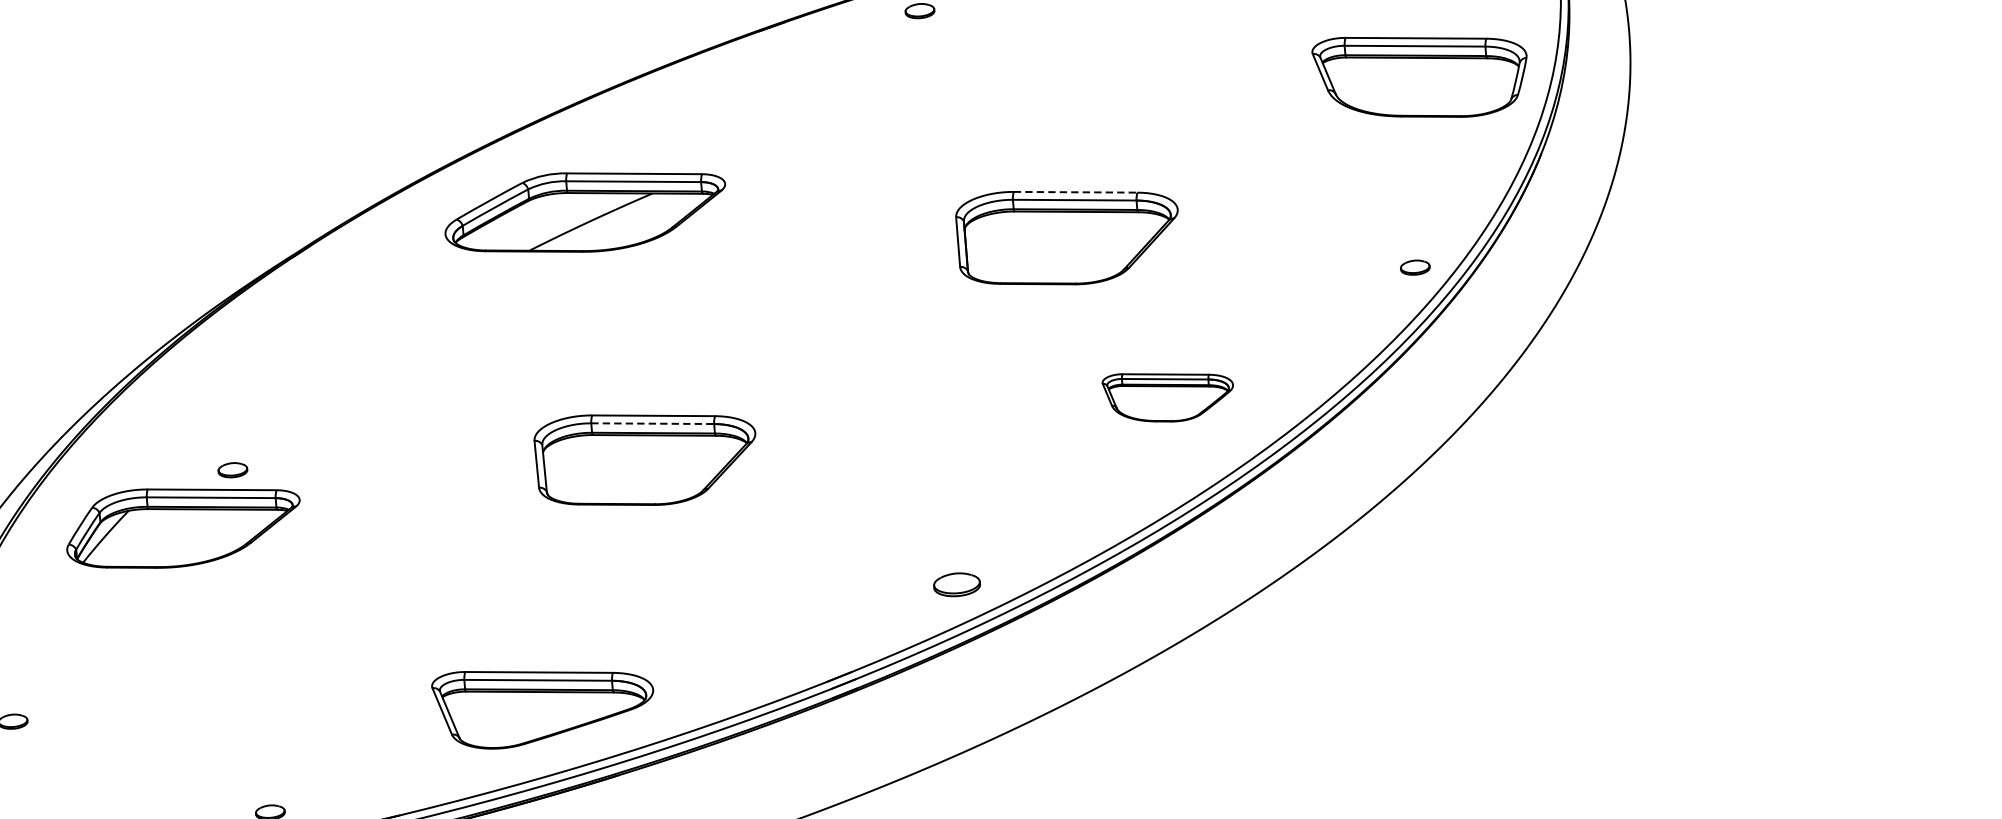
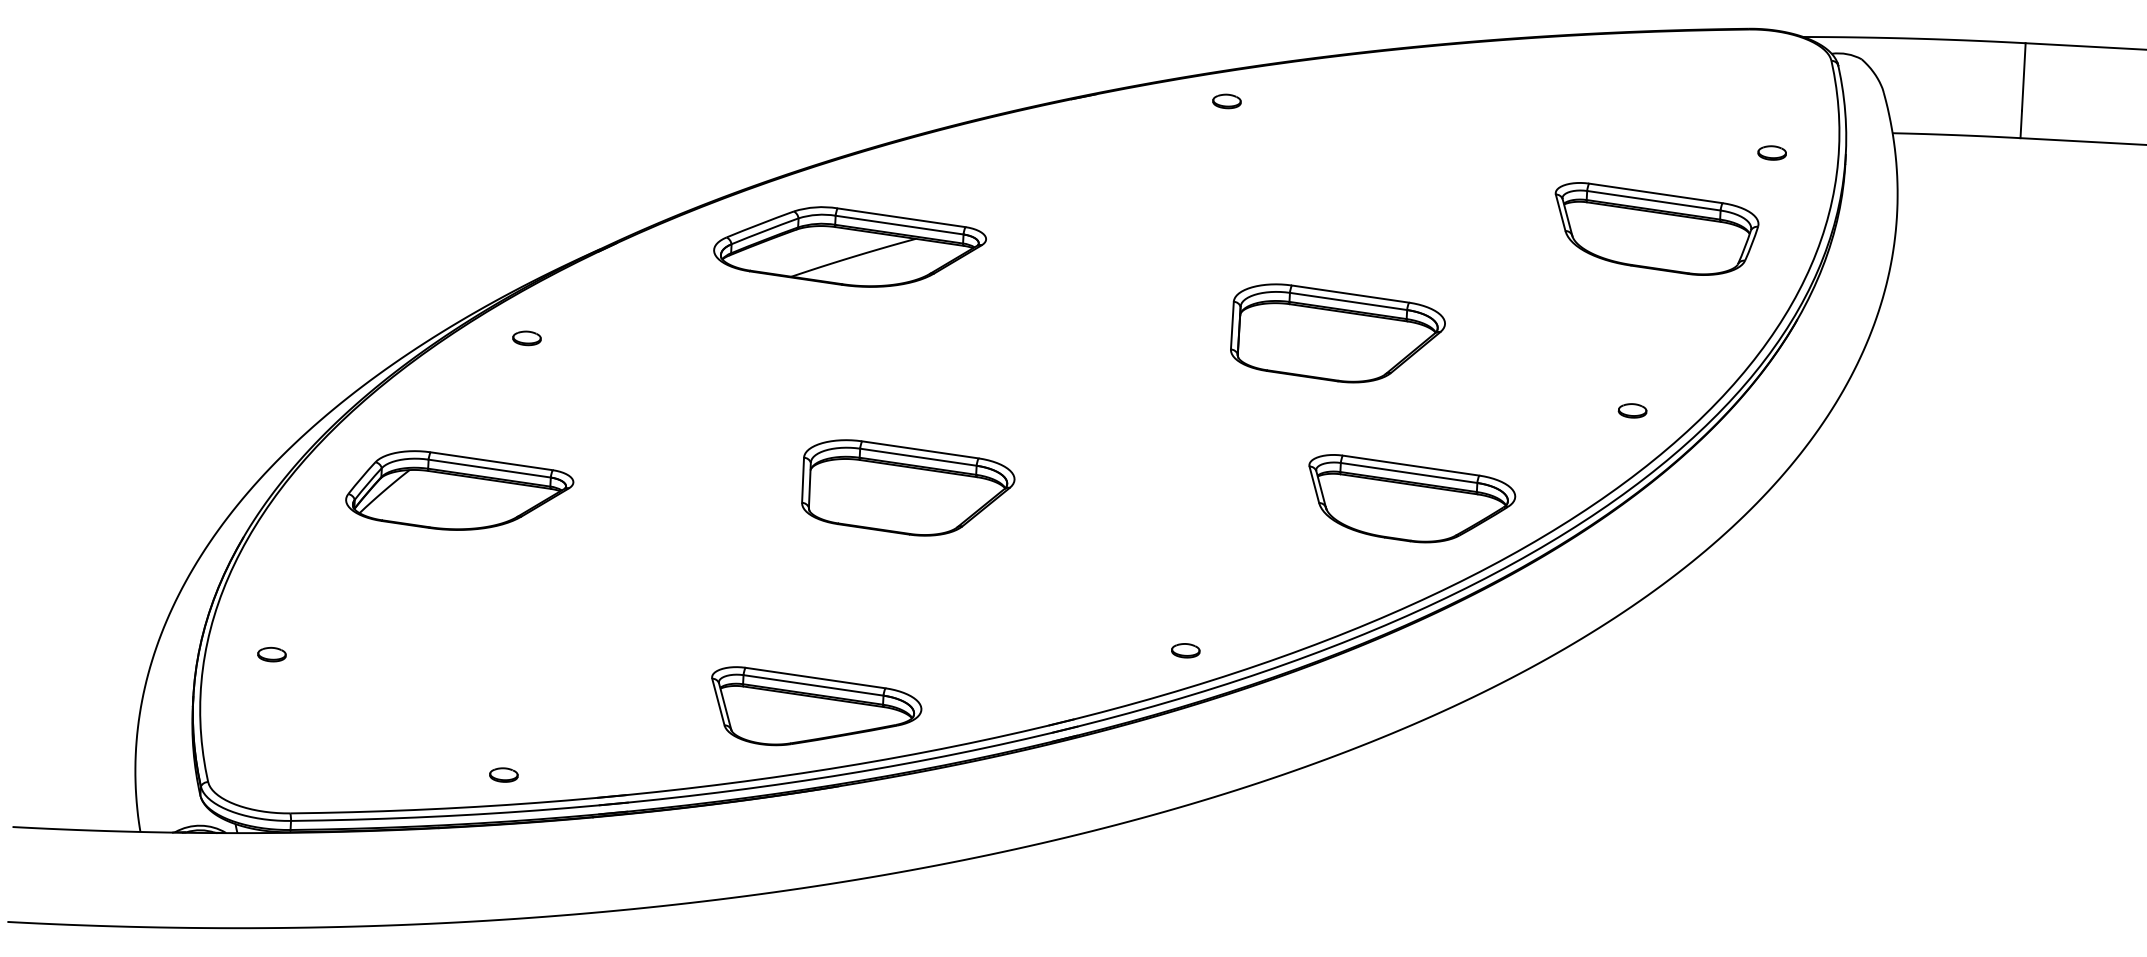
part: (1421, 74) -> (1656, 228), moved
line: (1075, 192) -> (1350, 294), dashed -> solid
part: (584, 211) -> (849, 246), moved
part: (1415, 267) -> (1632, 410), moved
part: (1169, 394) -> (1412, 498), size x1.67
line: (652, 423) -> (918, 457), dashed -> solid
part: (232, 470) -> (526, 338), moved
part: (956, 584) -> (1185, 650), size x0.62
part: (544, 701) -> (816, 706), moved

